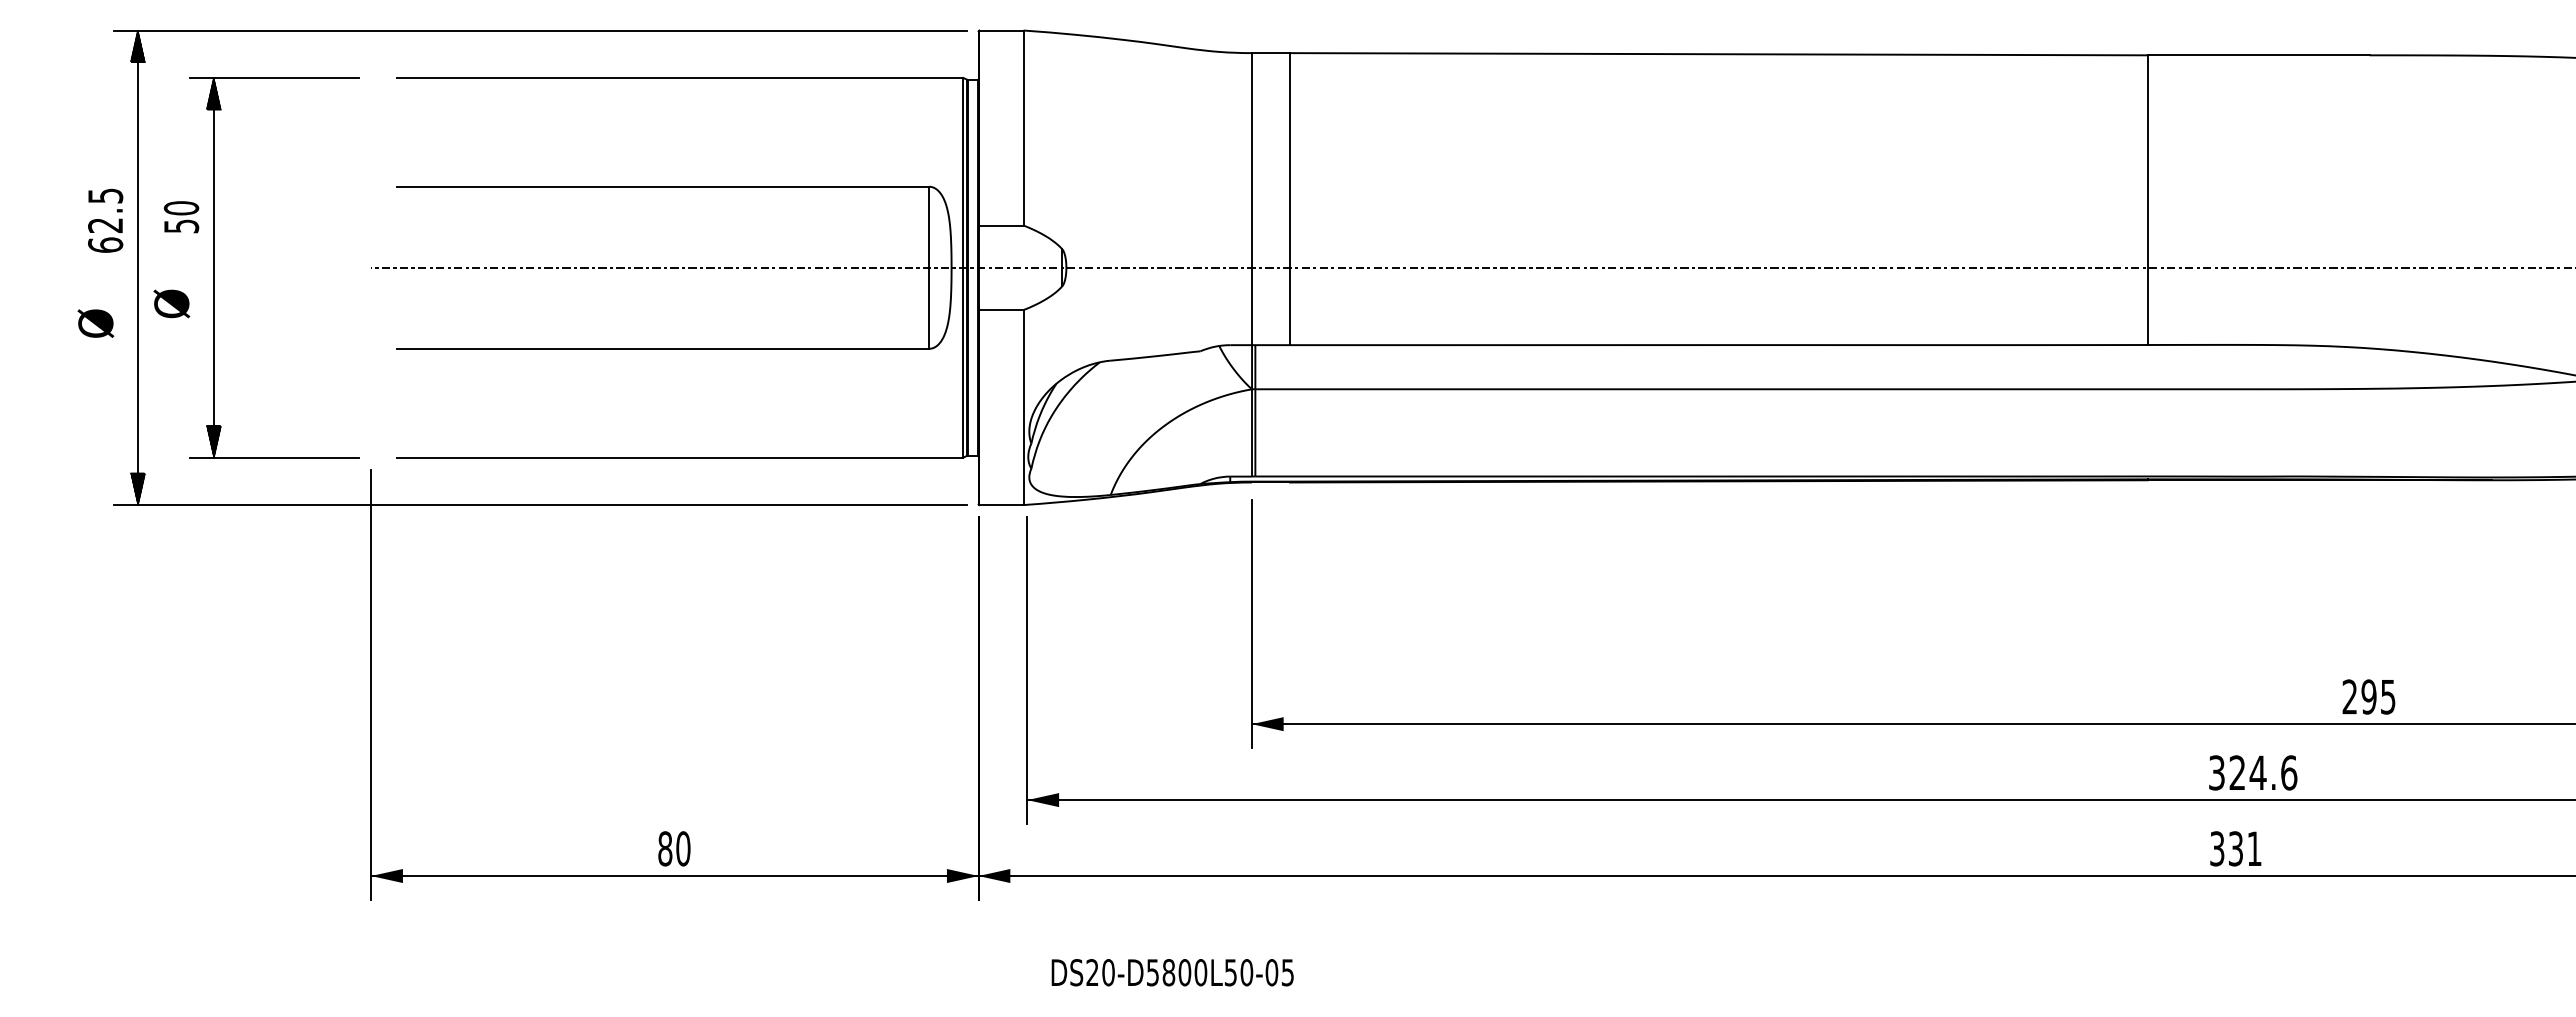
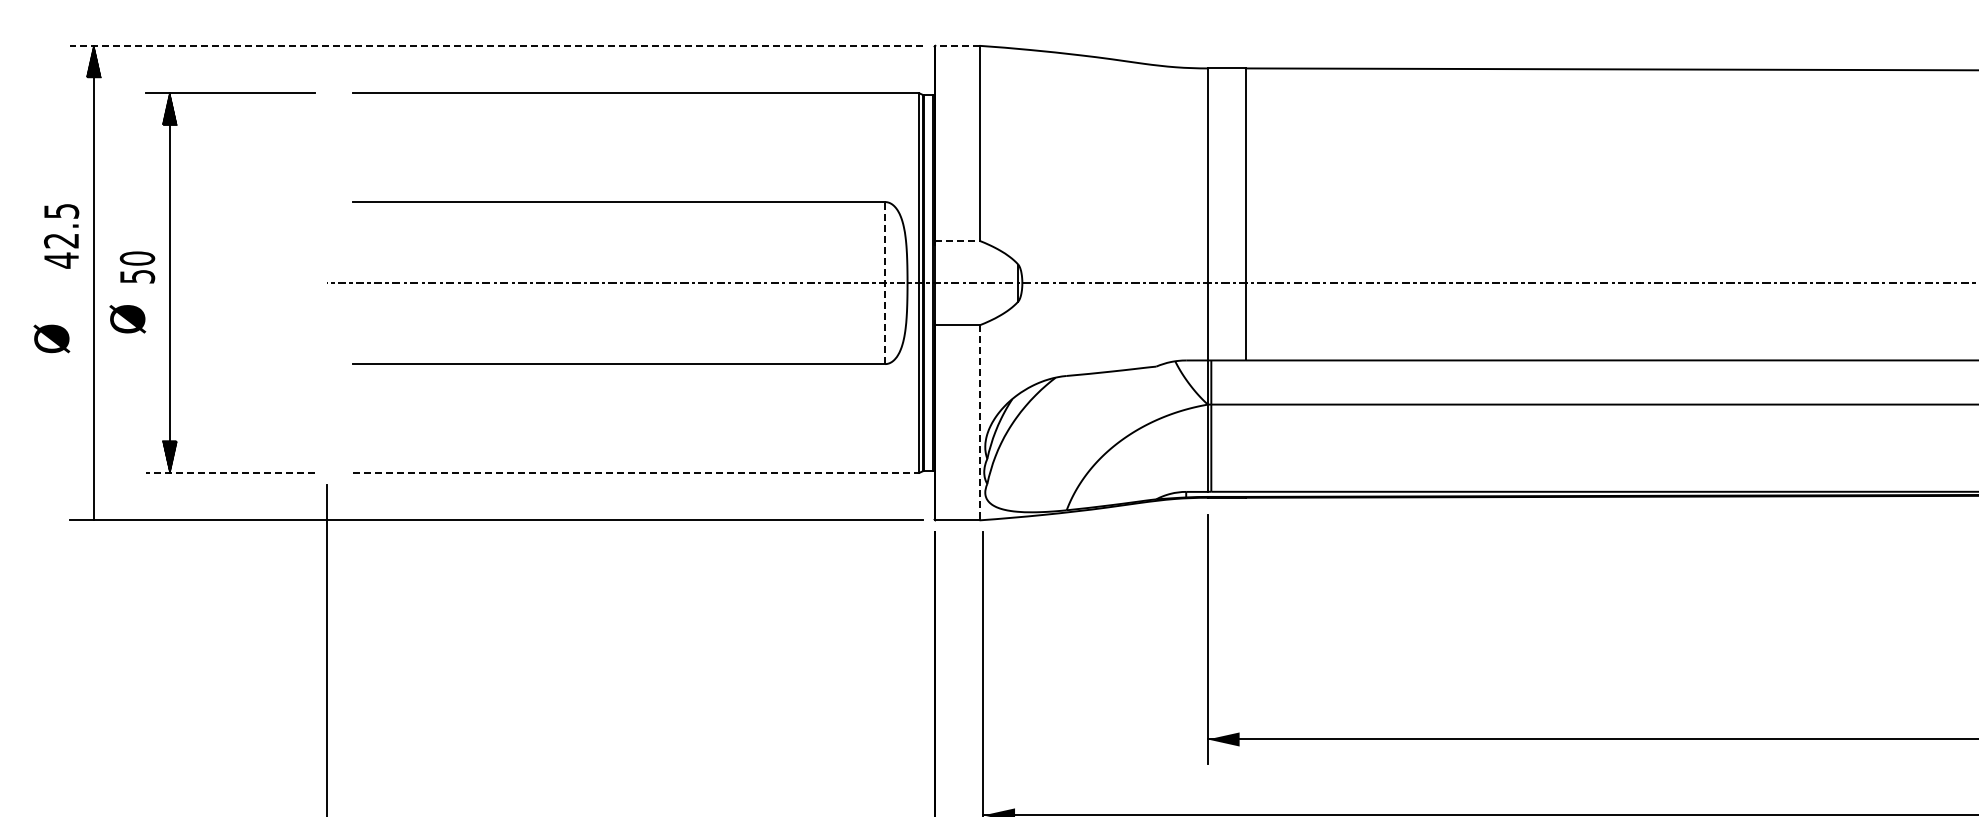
line: (539, 30) -> (495, 45), solid -> dashed
line: (1001, 30) -> (957, 45), solid -> dashed
text: (181, 217) -> (137, 267), moved
line: (1001, 225) -> (957, 240), solid -> dashed
text: (105, 245) -> (61, 260), 62.5 -> 42.5
line: (929, 267) -> (885, 282), solid -> dashed
line: (1023, 408) -> (979, 423), solid -> dashed
line: (274, 457) -> (230, 472), solid -> dashed
line: (680, 457) -> (636, 472), solid -> dashed
hatch: (137, 489) -> (93, 504), removed

